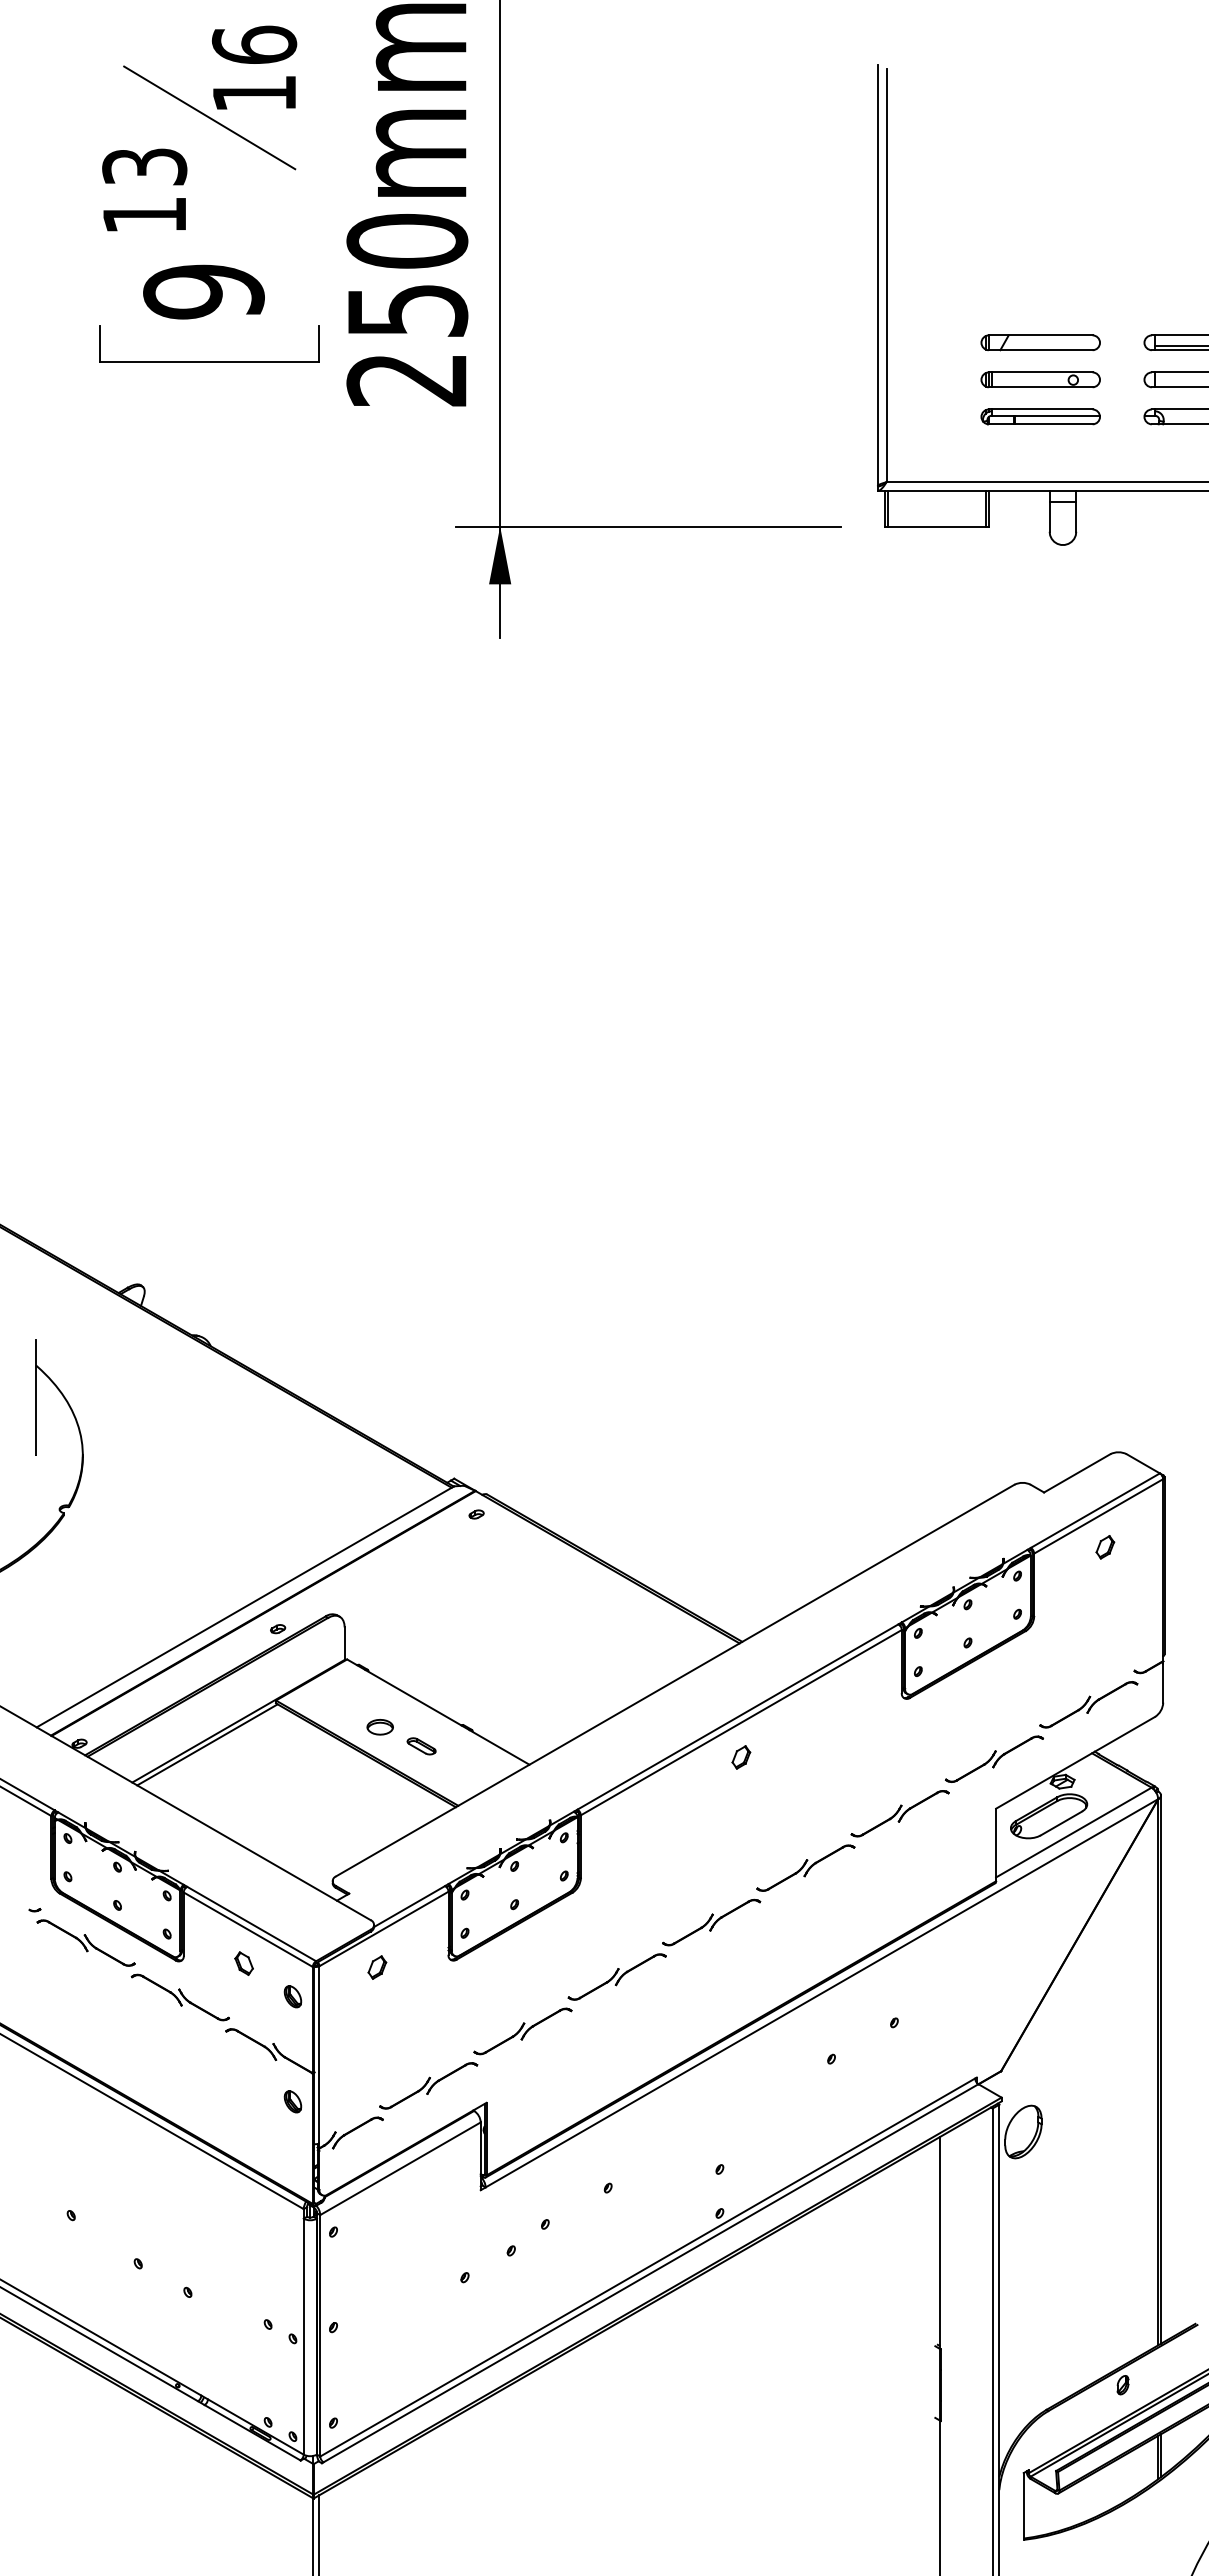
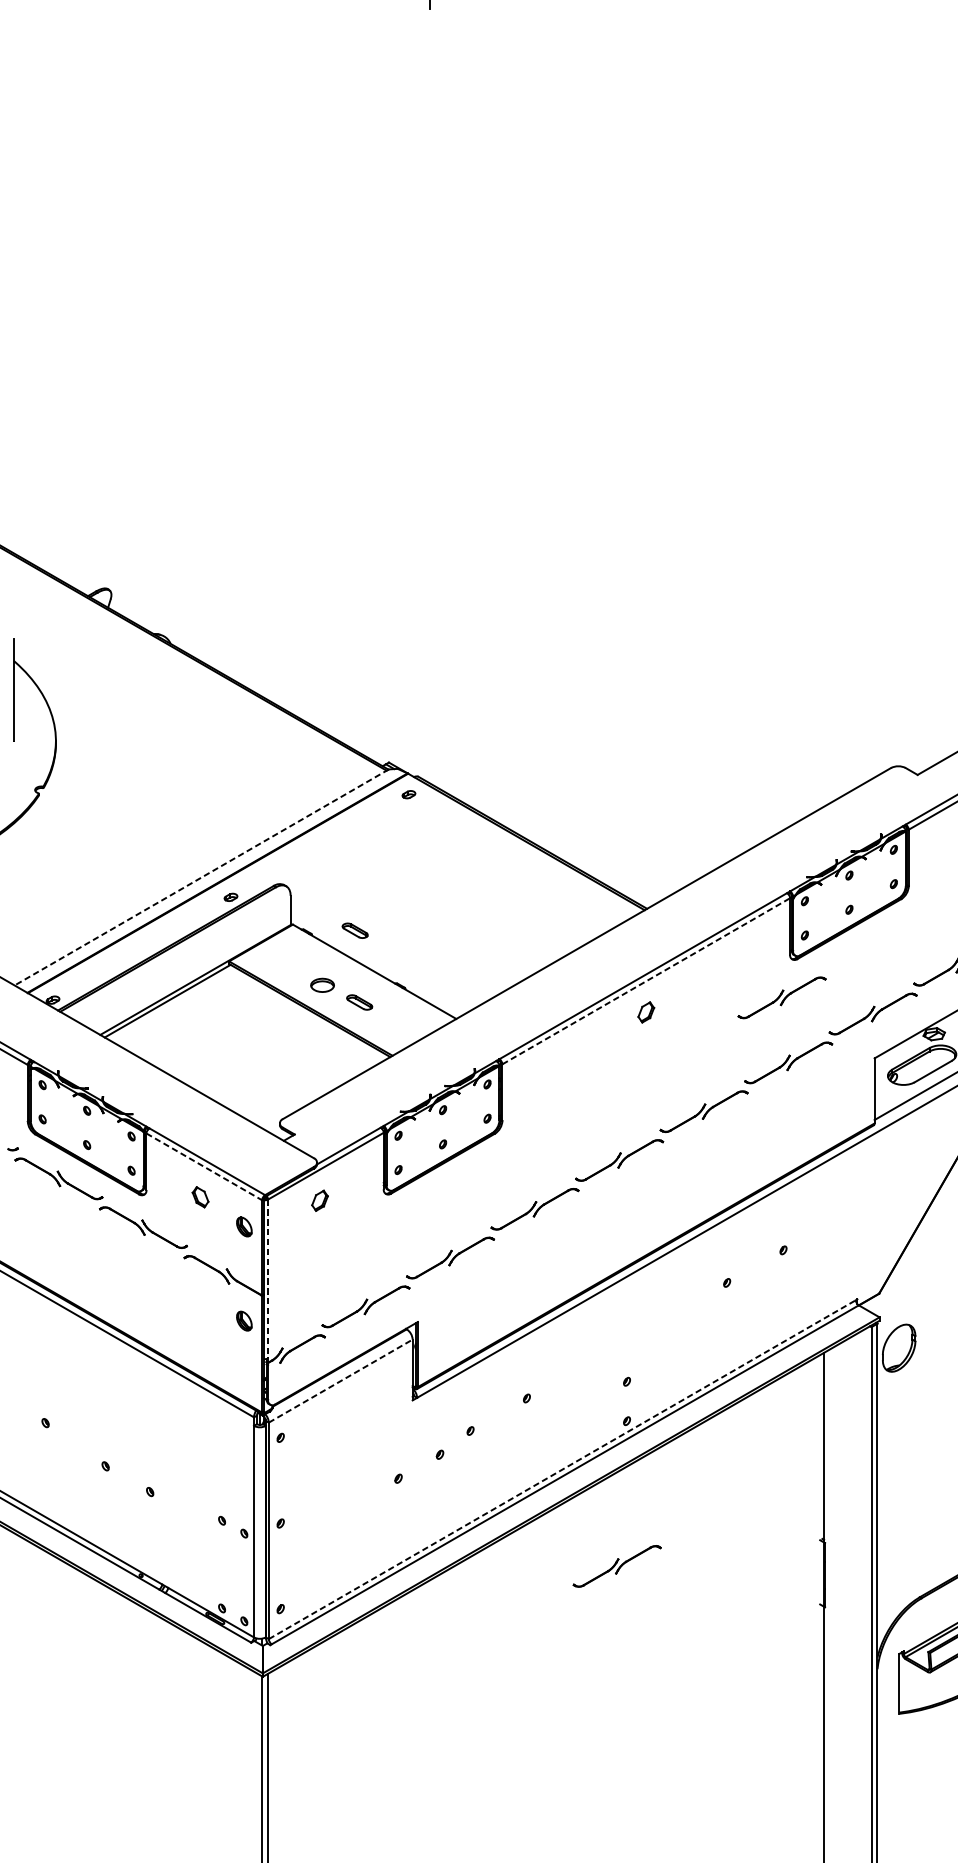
line: (245, 1607) -> (201, 878), solid -> dashed
part: (416, 1666) -> (355, 930), added
line: (741, 1722) -> (646, 981), solid -> dashed
part: (892, 1740) -> (781, 997), added
line: (248, 1929) -> (204, 1166), solid -> dashed
line: (319, 2054) -> (268, 1278), solid -> dashed
line: (400, 2168) -> (340, 1380), solid -> dashed
line: (648, 2267) -> (563, 1469), solid -> dashed
part: (708, 2375) -> (616, 1566), added

